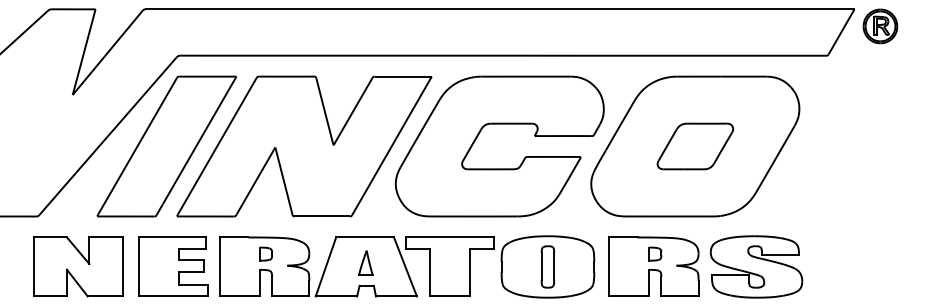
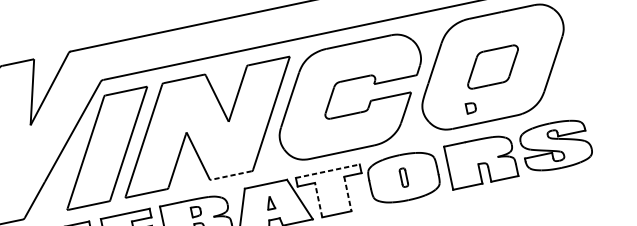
line: (321, 216) -> (230, 175), solid -> dashed
line: (449, 237) -> (327, 171), solid -> dashed
part: (655, 253) -> (471, 107), moved
part: (365, 262) -> (270, 202), size x0.7
part: (547, 266) -> (403, 177), size x0.6
line: (429, 272) -> (318, 199), solid -> dashed
line: (469, 272) -> (347, 193), solid -> dashed

